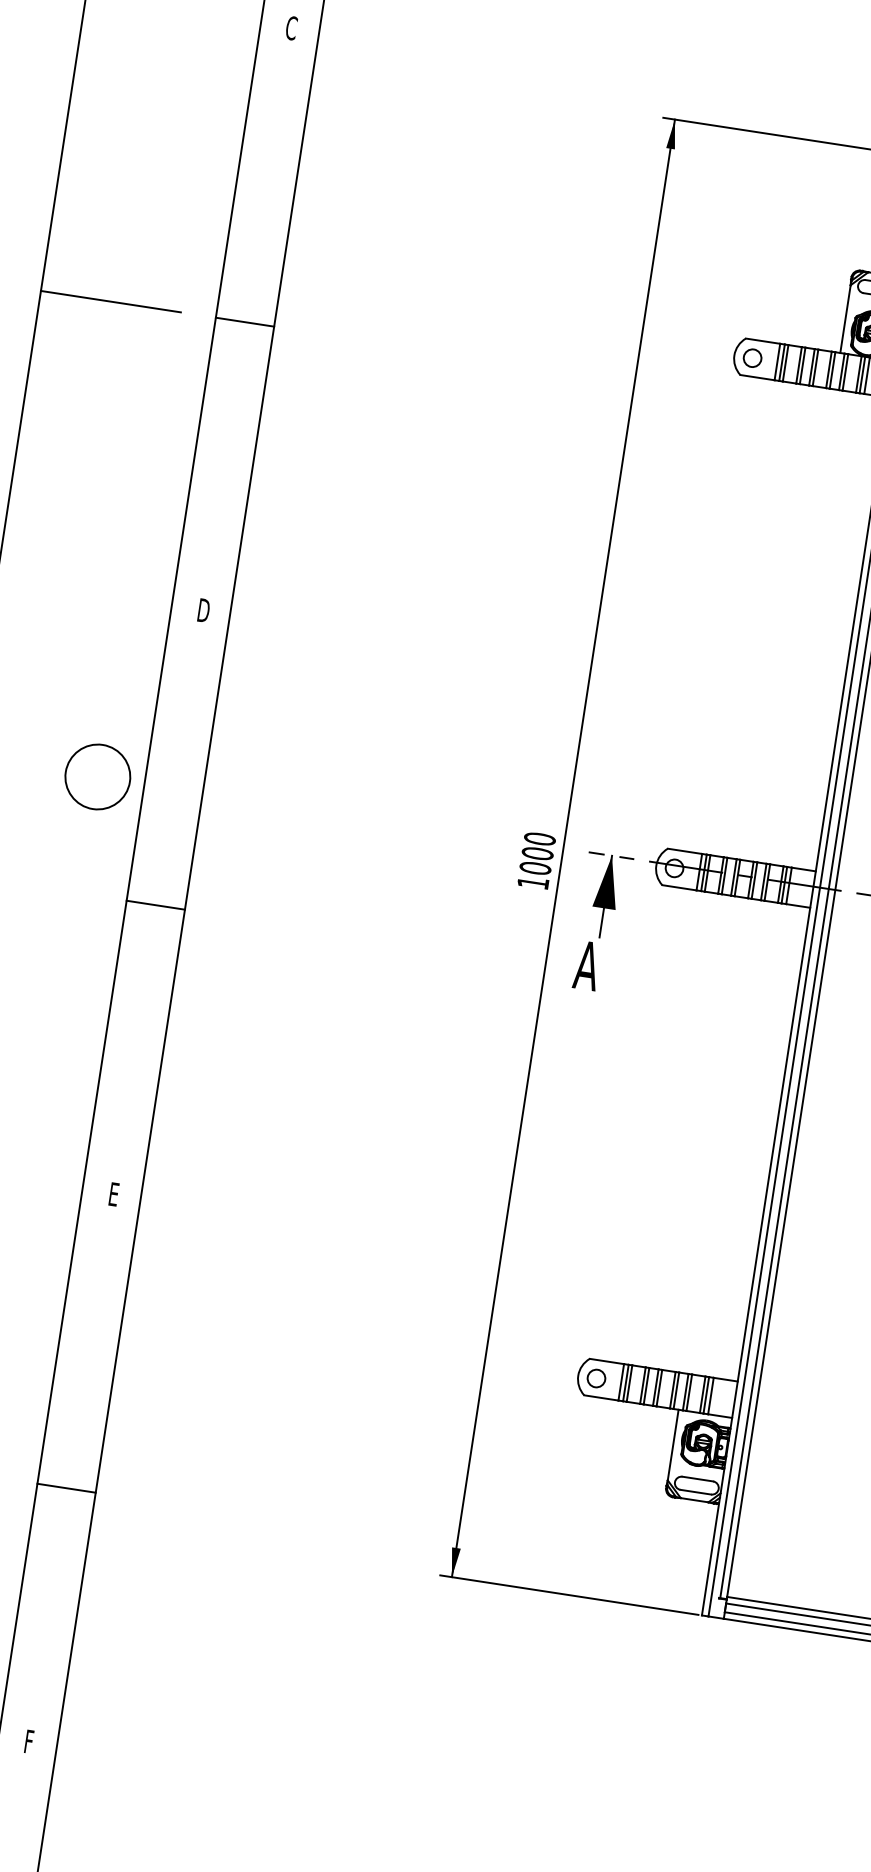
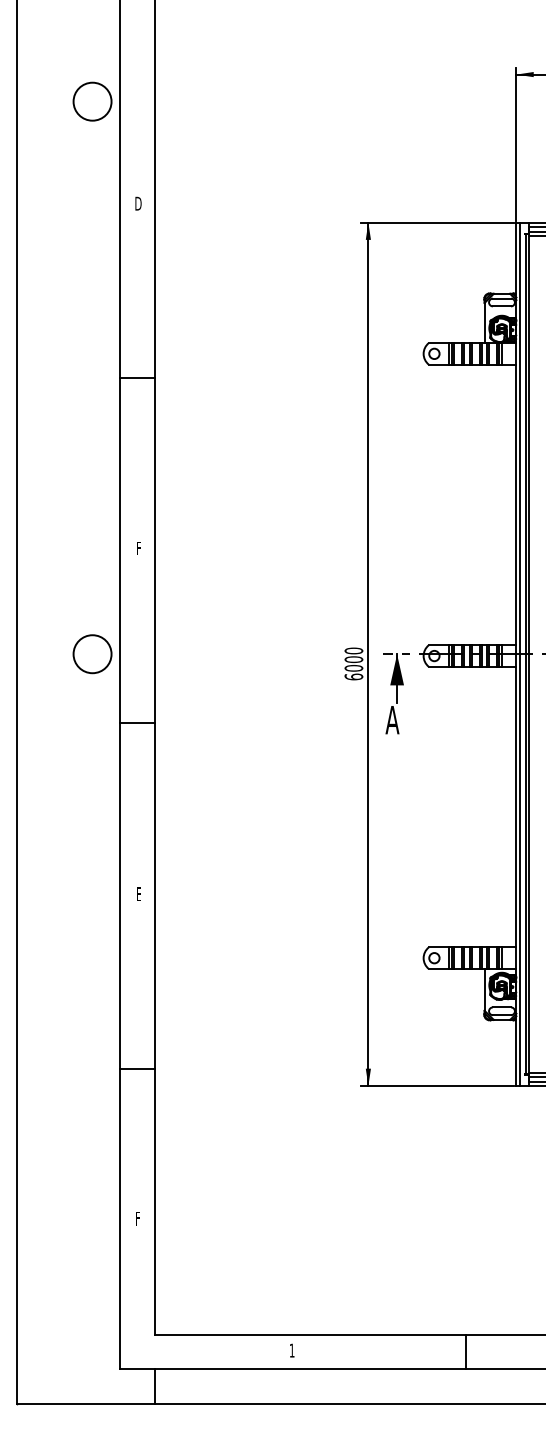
text: (291, 27) -> (138, 203), C -> D
line: (110, 300) -> (57, 377), removed
text: (204, 610) -> (139, 548), D -> F
text: (532, 882) -> (353, 676), 1000 -> 6000

